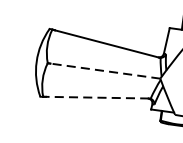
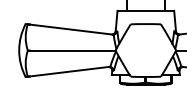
line: (105, 71) -> (72, 50), dashed -> solid
line: (97, 97) -> (69, 71), dashed -> solid

